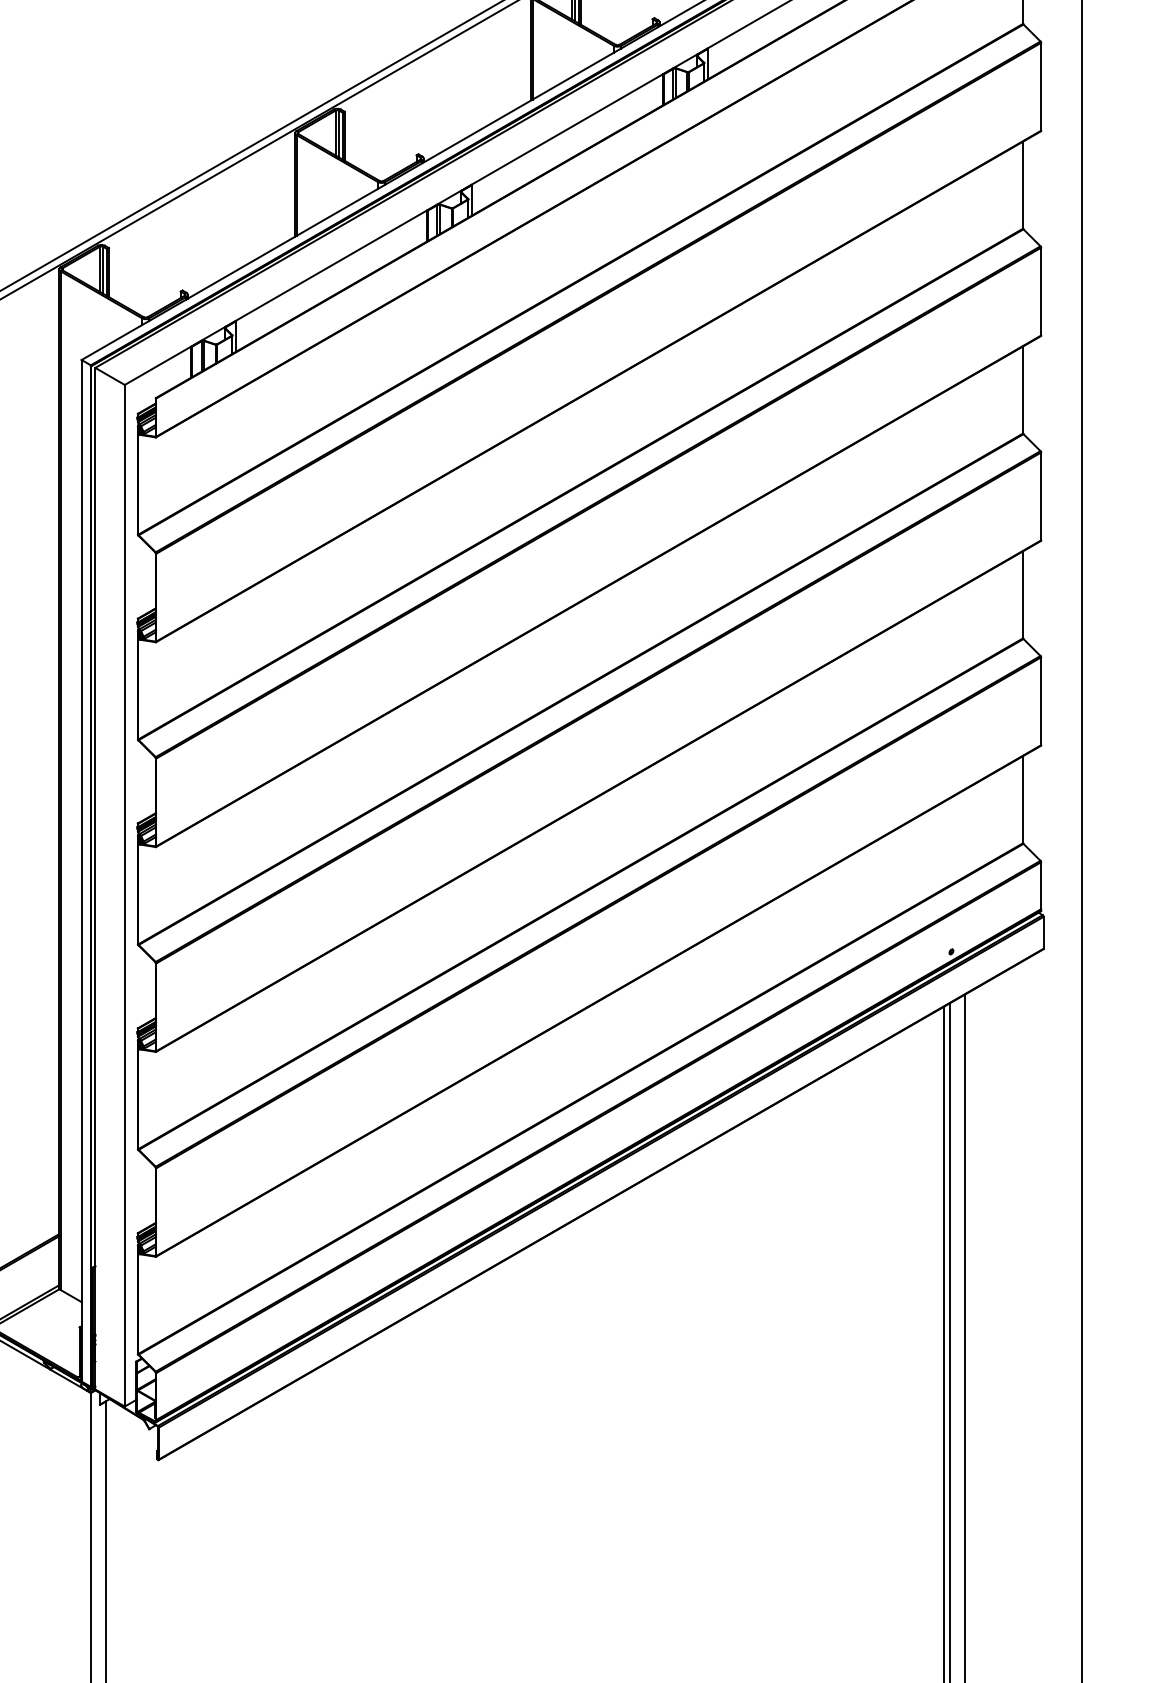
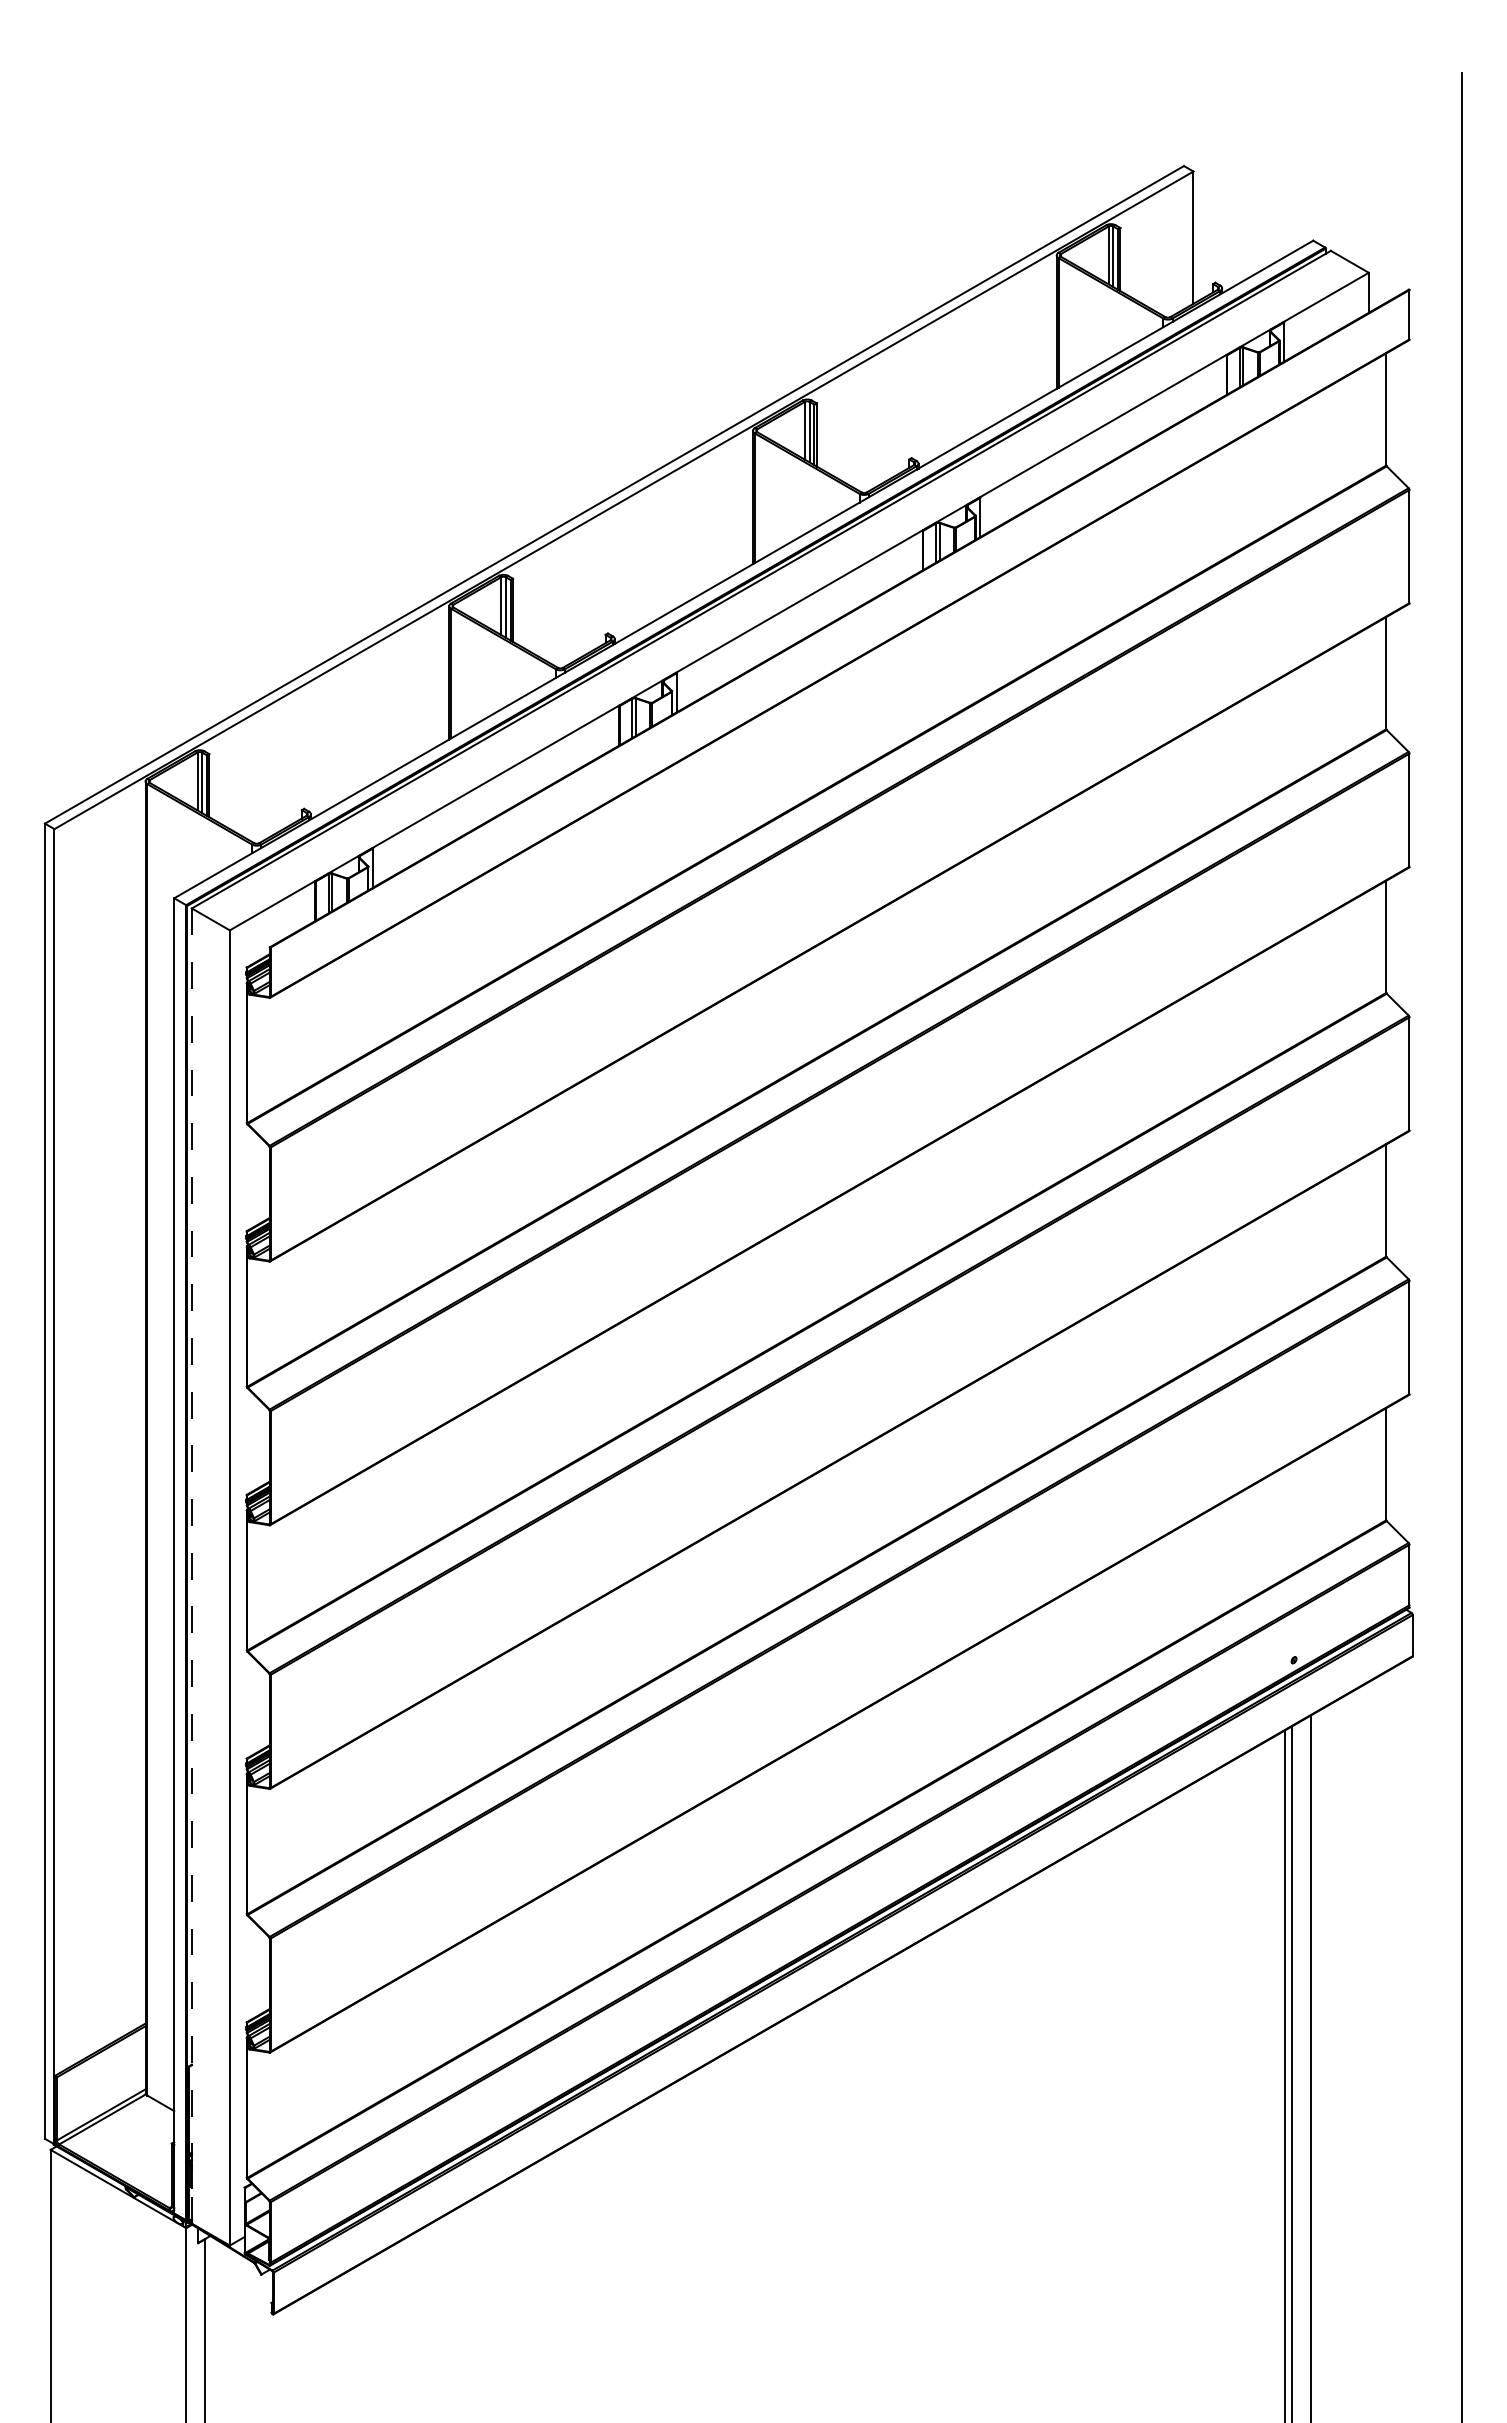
line: (95, 879) -> (191, 1566), solid -> dashed

